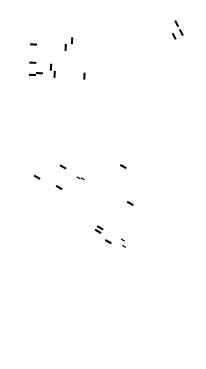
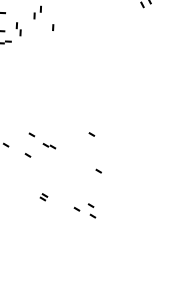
part: (52, 70) -> (18, 28), moved
part: (84, 75) -> (53, 26), moved
part: (80, 178) -> (49, 146), size x1.67
part: (98, 229) -> (43, 197), moved
part: (123, 242) -> (92, 210), size x1.67

